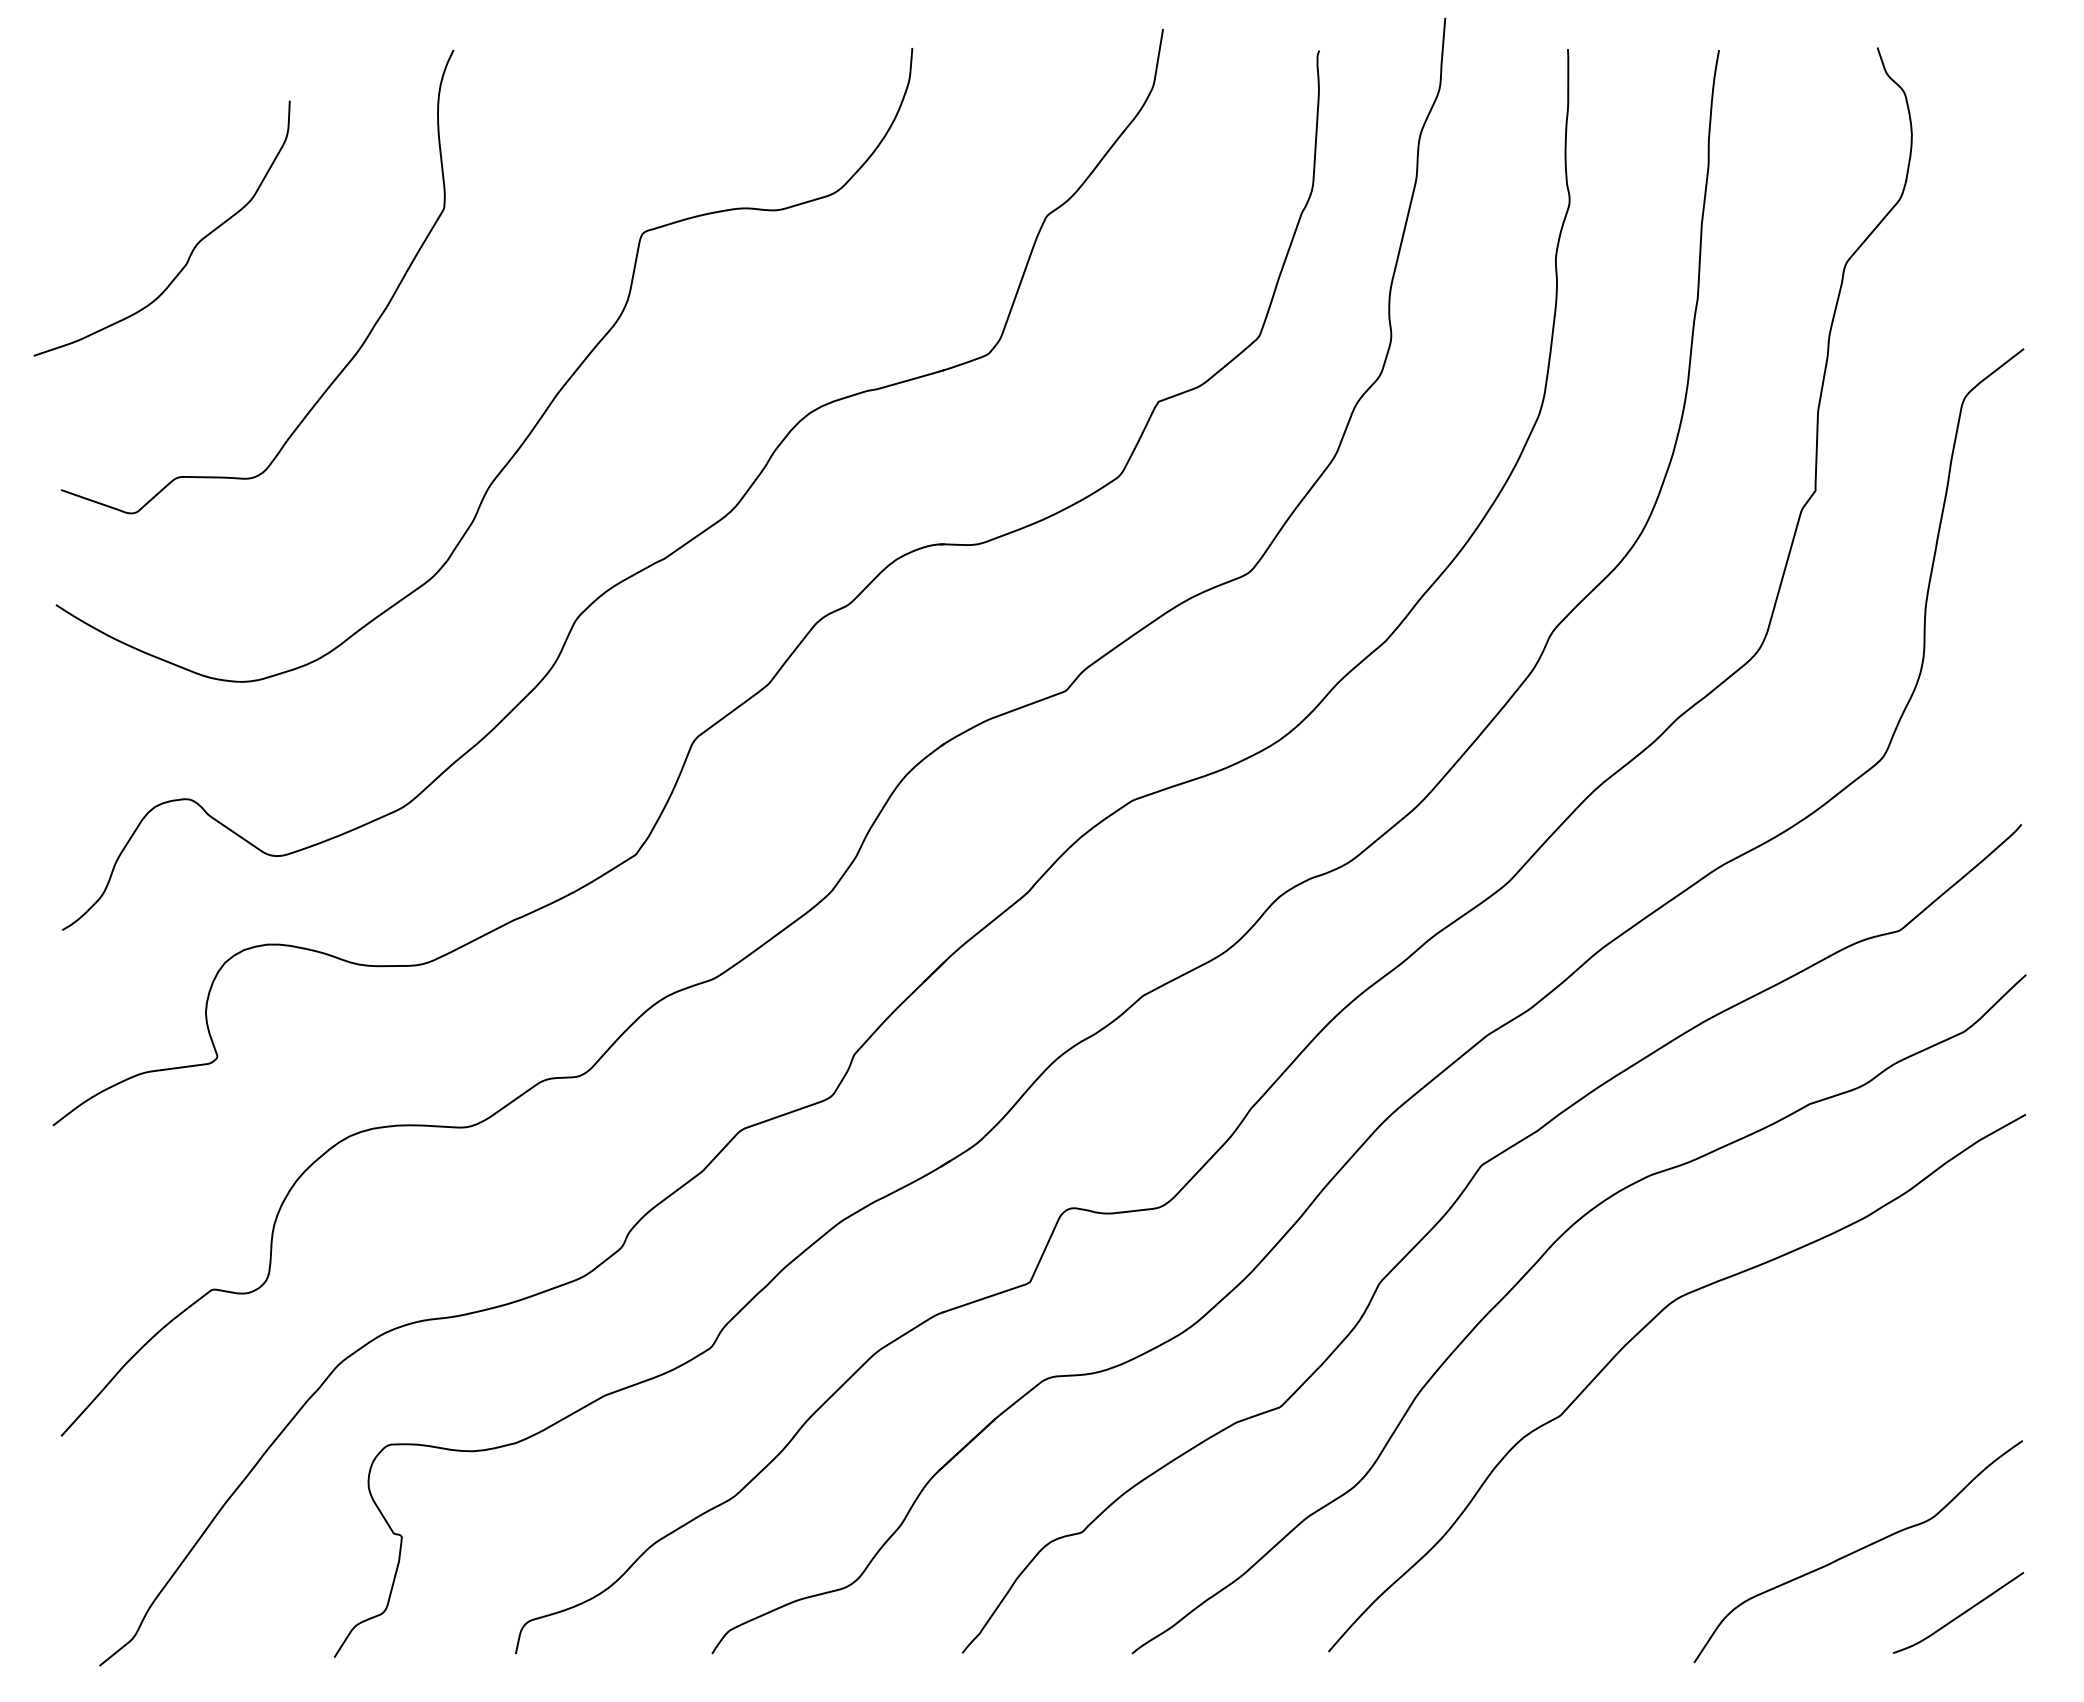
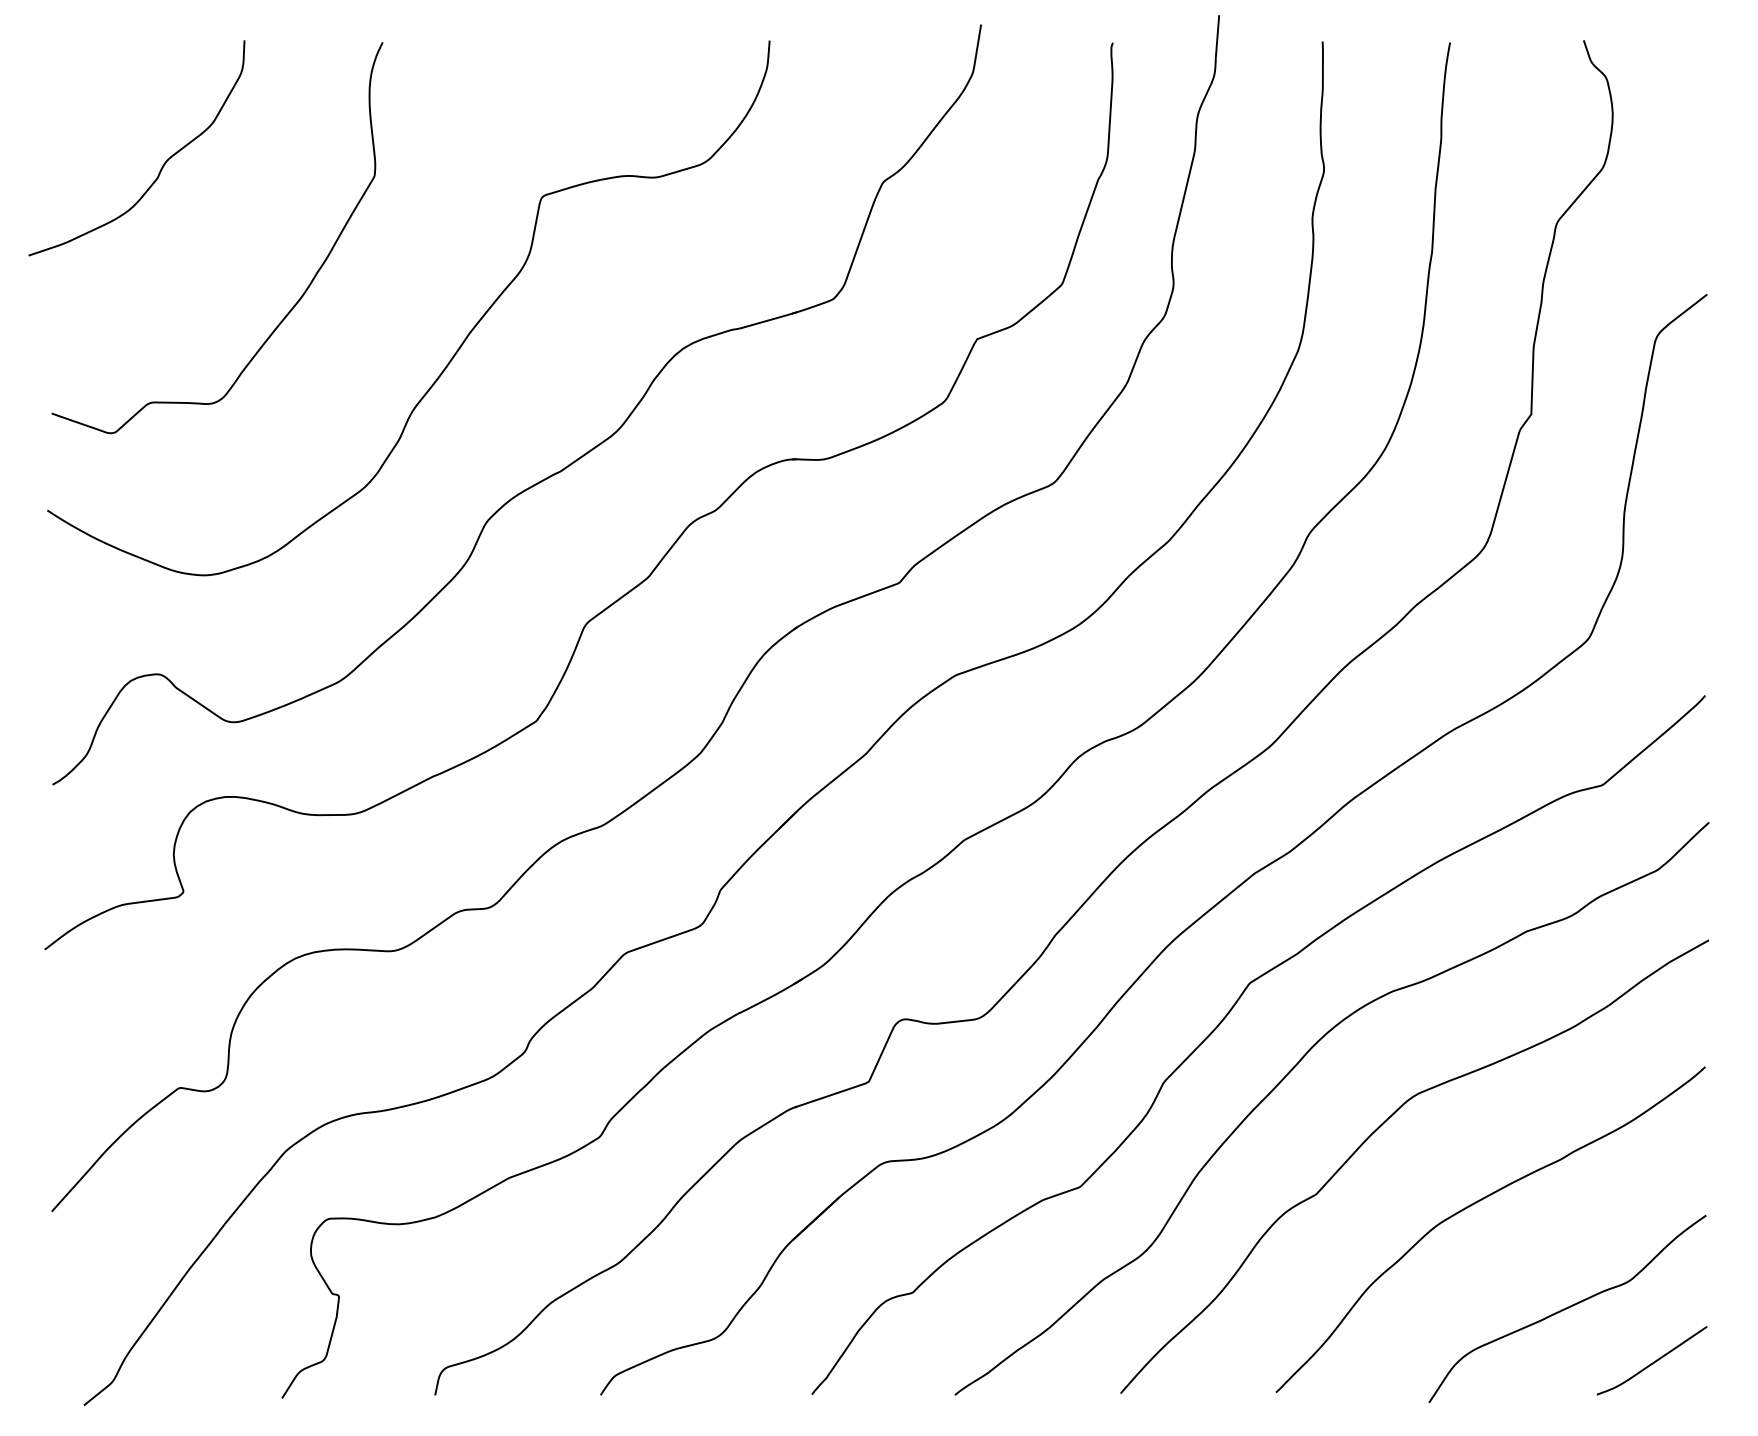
curve: (193, 247) -> (163, 164), moved
curve: (1750, 1426) -> (1476, 1203), added

